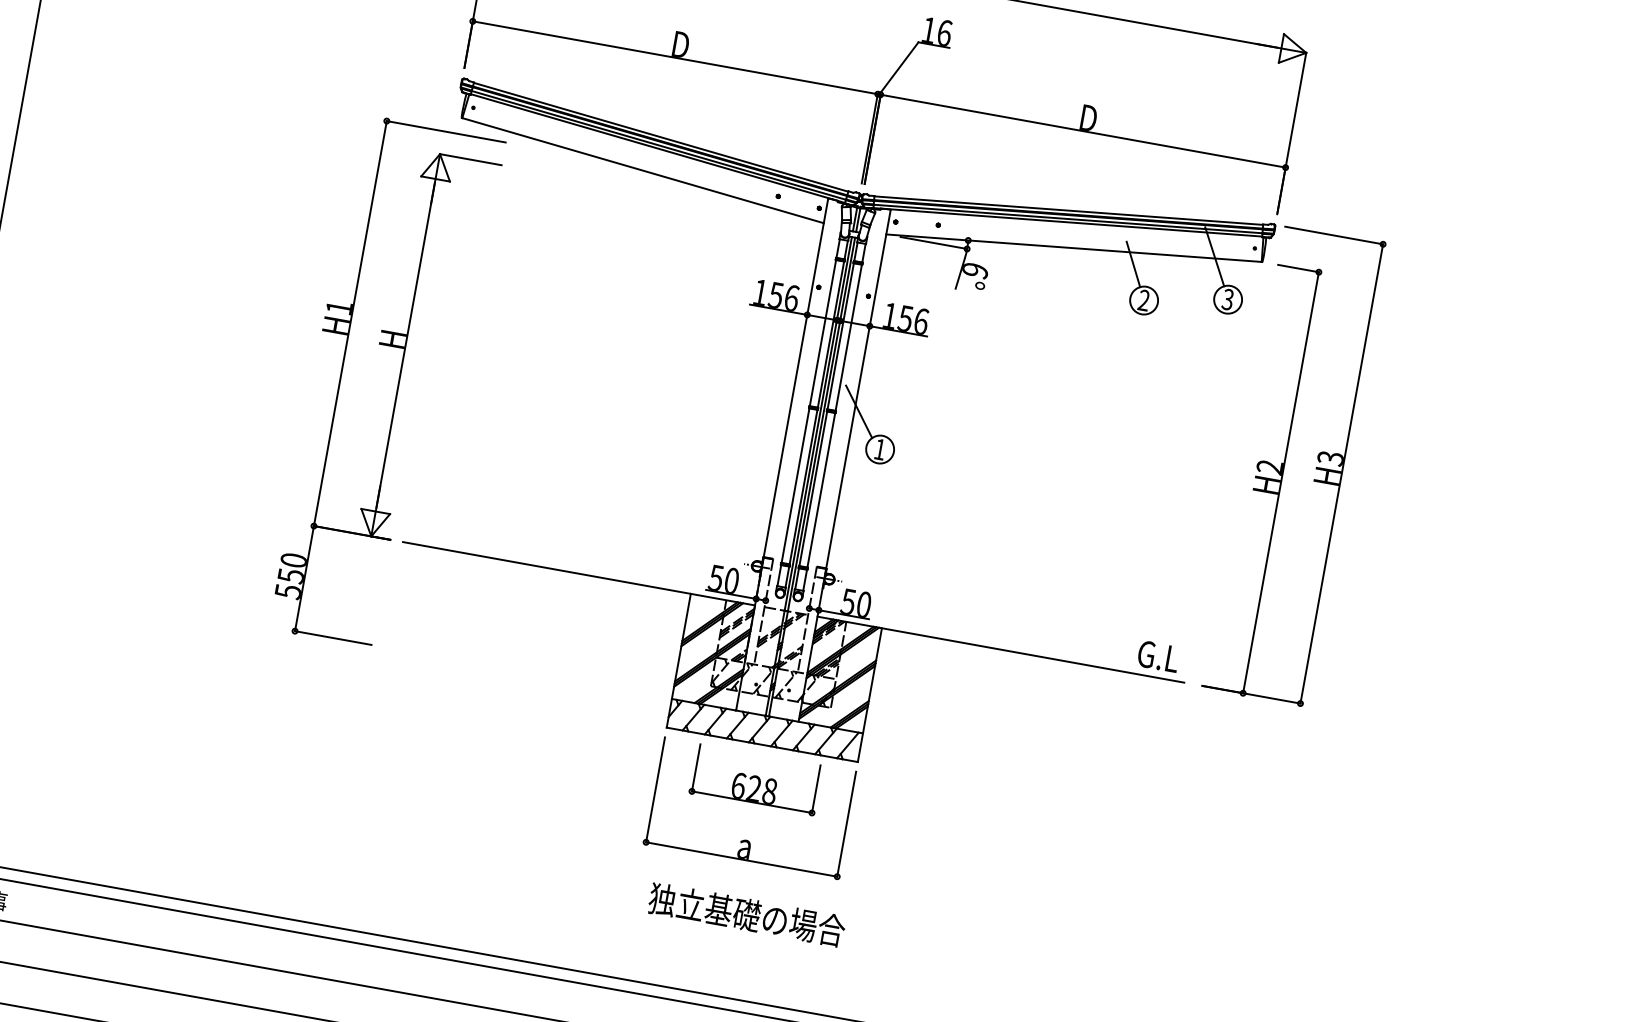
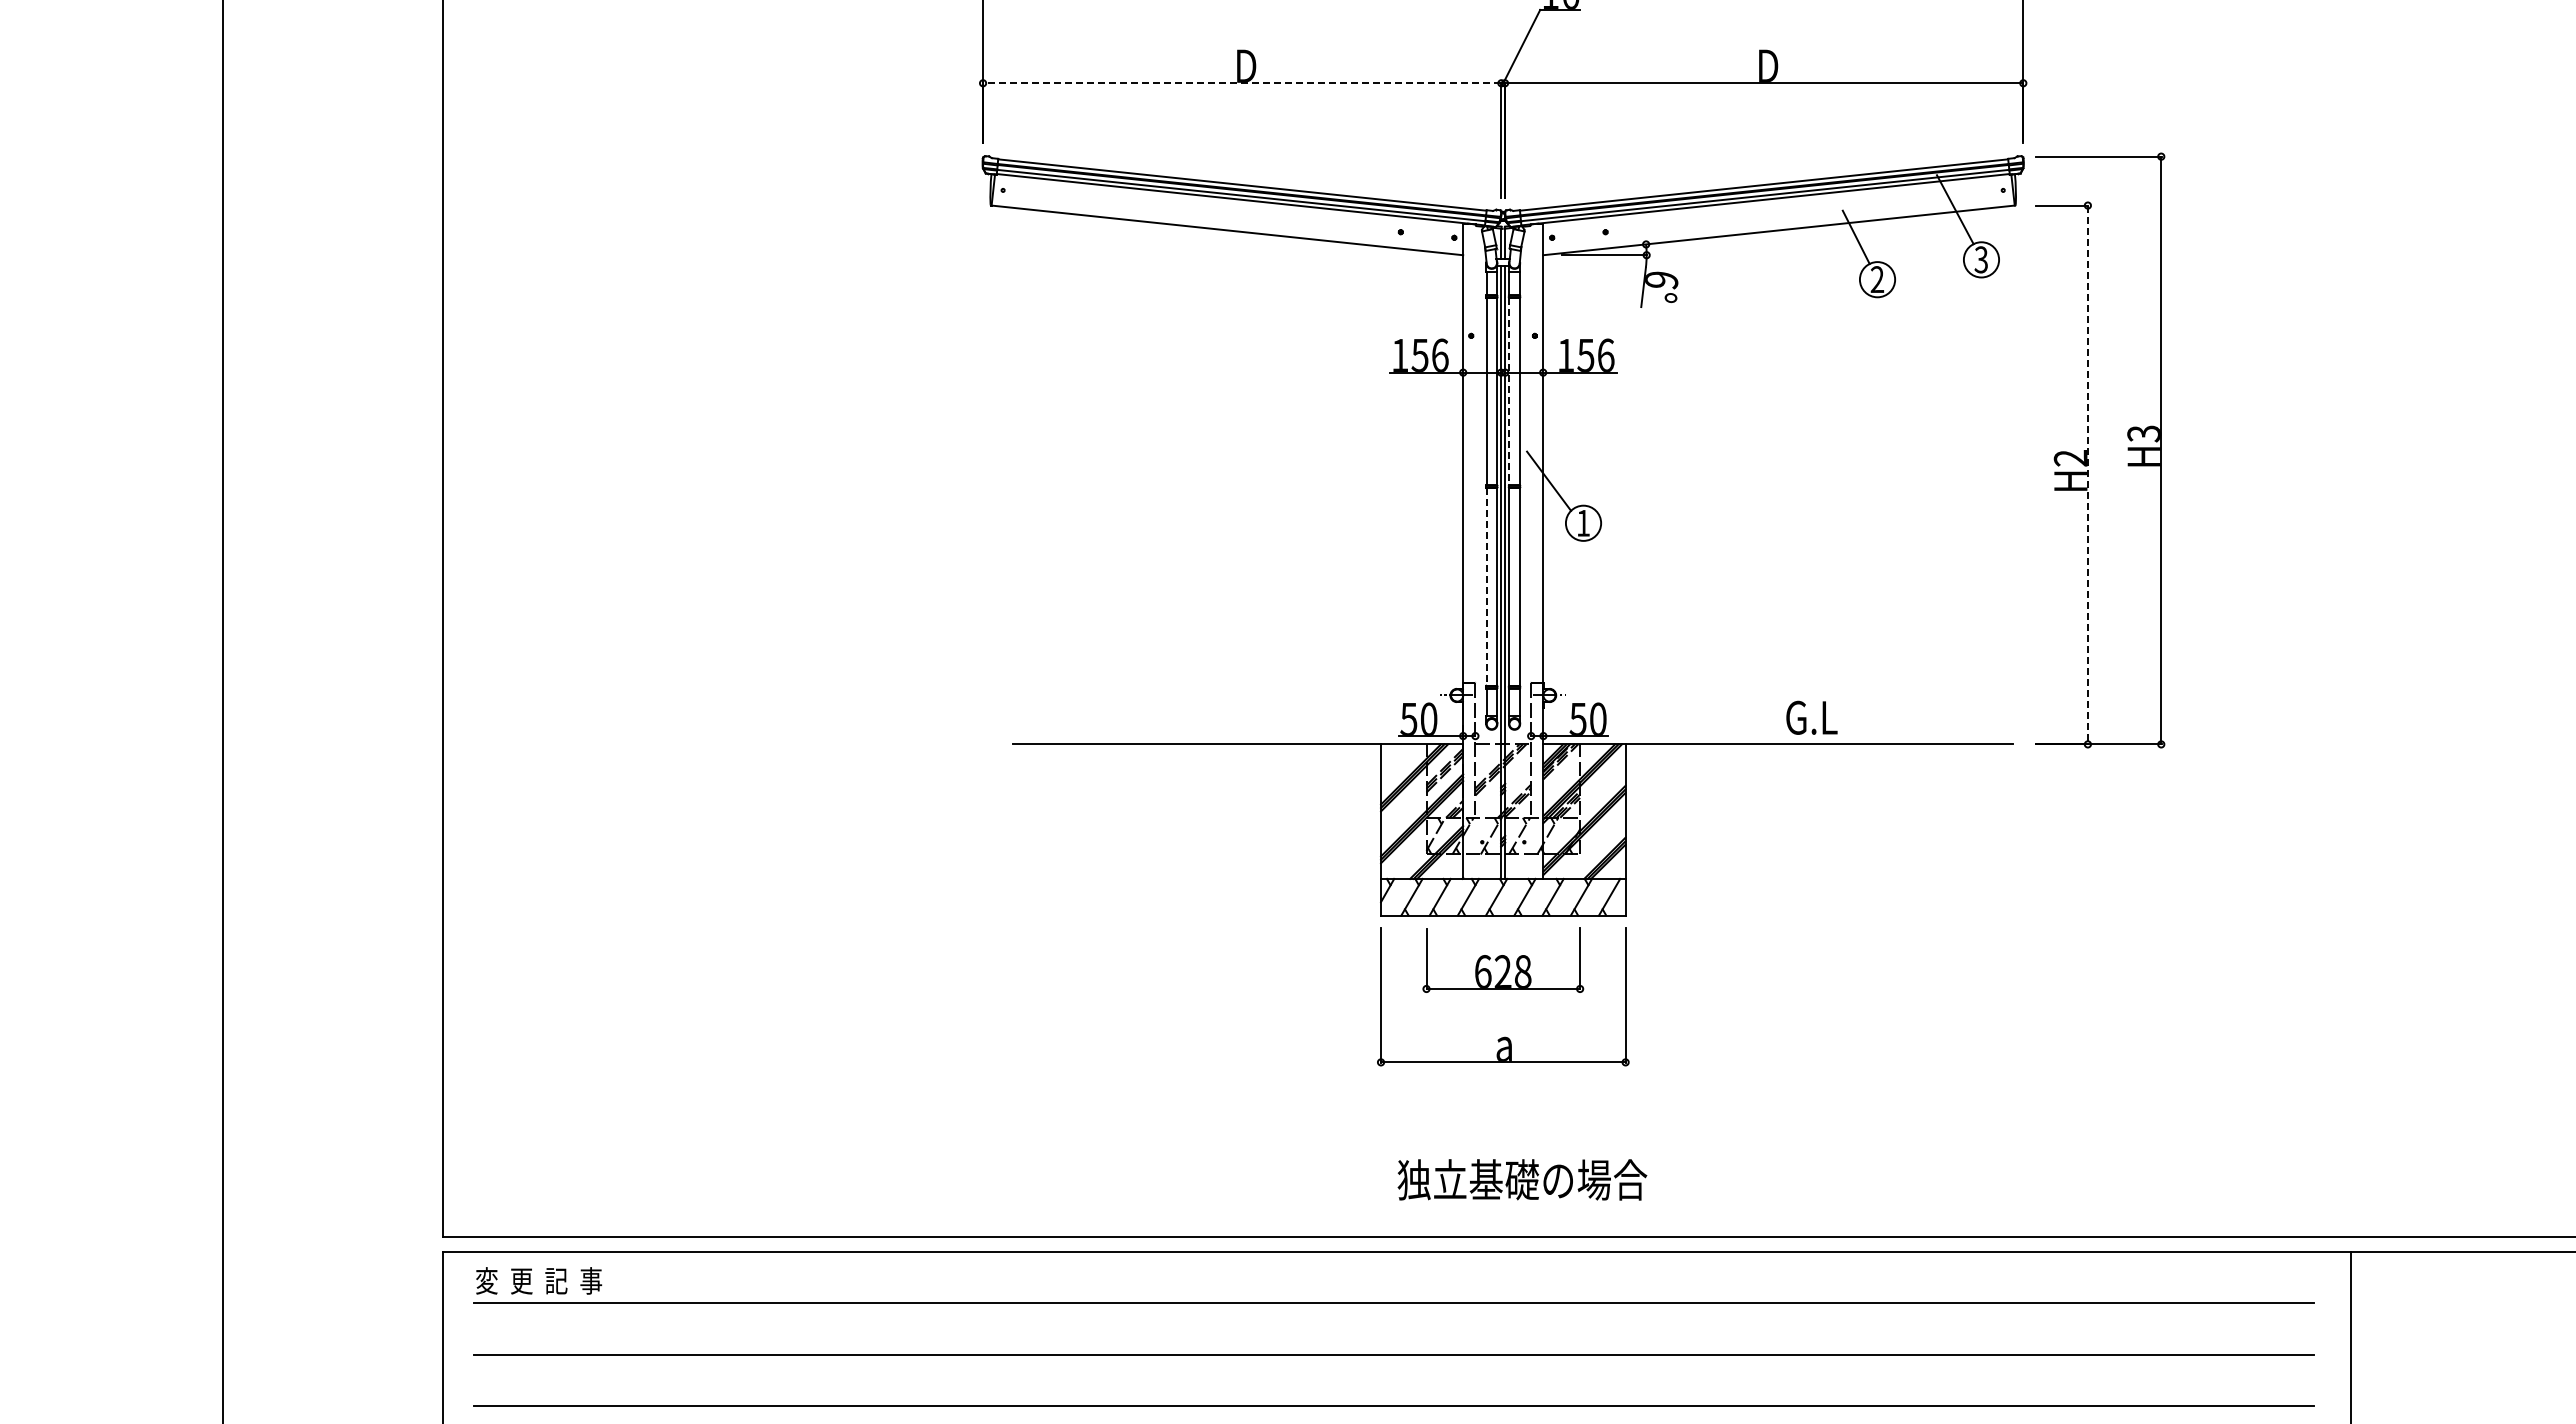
line: (674, 57) -> (1241, 83), solid -> dashed
line: (840, 336) -> (1509, 392), solid -> dashed
part: (397, 386) -> (971, 552), removed
line: (1280, 483) -> (2087, 475), solid -> dashed
line: (795, 485) -> (1486, 586), solid -> dashed
text: (1158, 656) -> (1811, 717), moved
text: (747, 914) -> (1522, 1179), moved

